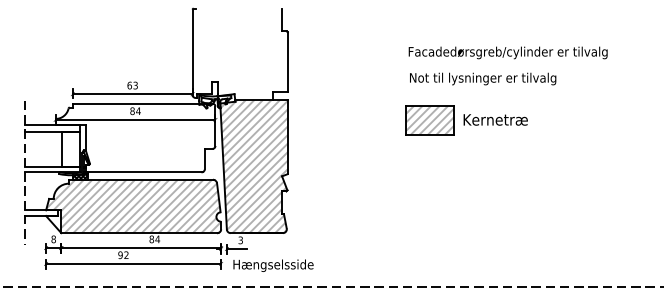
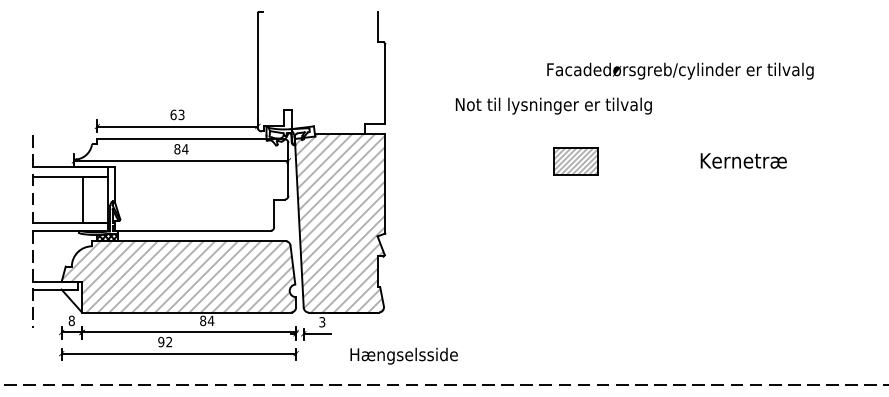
text: (482, 78) -> (553, 105), moved
text: (495, 119) -> (743, 160), moved
part: (429, 120) -> (575, 161), size x0.7
text: (273, 265) -> (403, 355), moved

